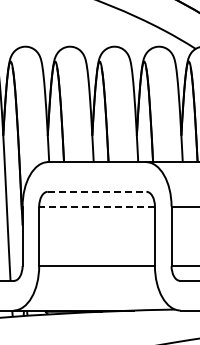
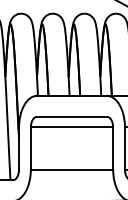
line: (97, 191) -> (72, 116), dashed -> solid
line: (97, 206) -> (72, 127), dashed -> solid

